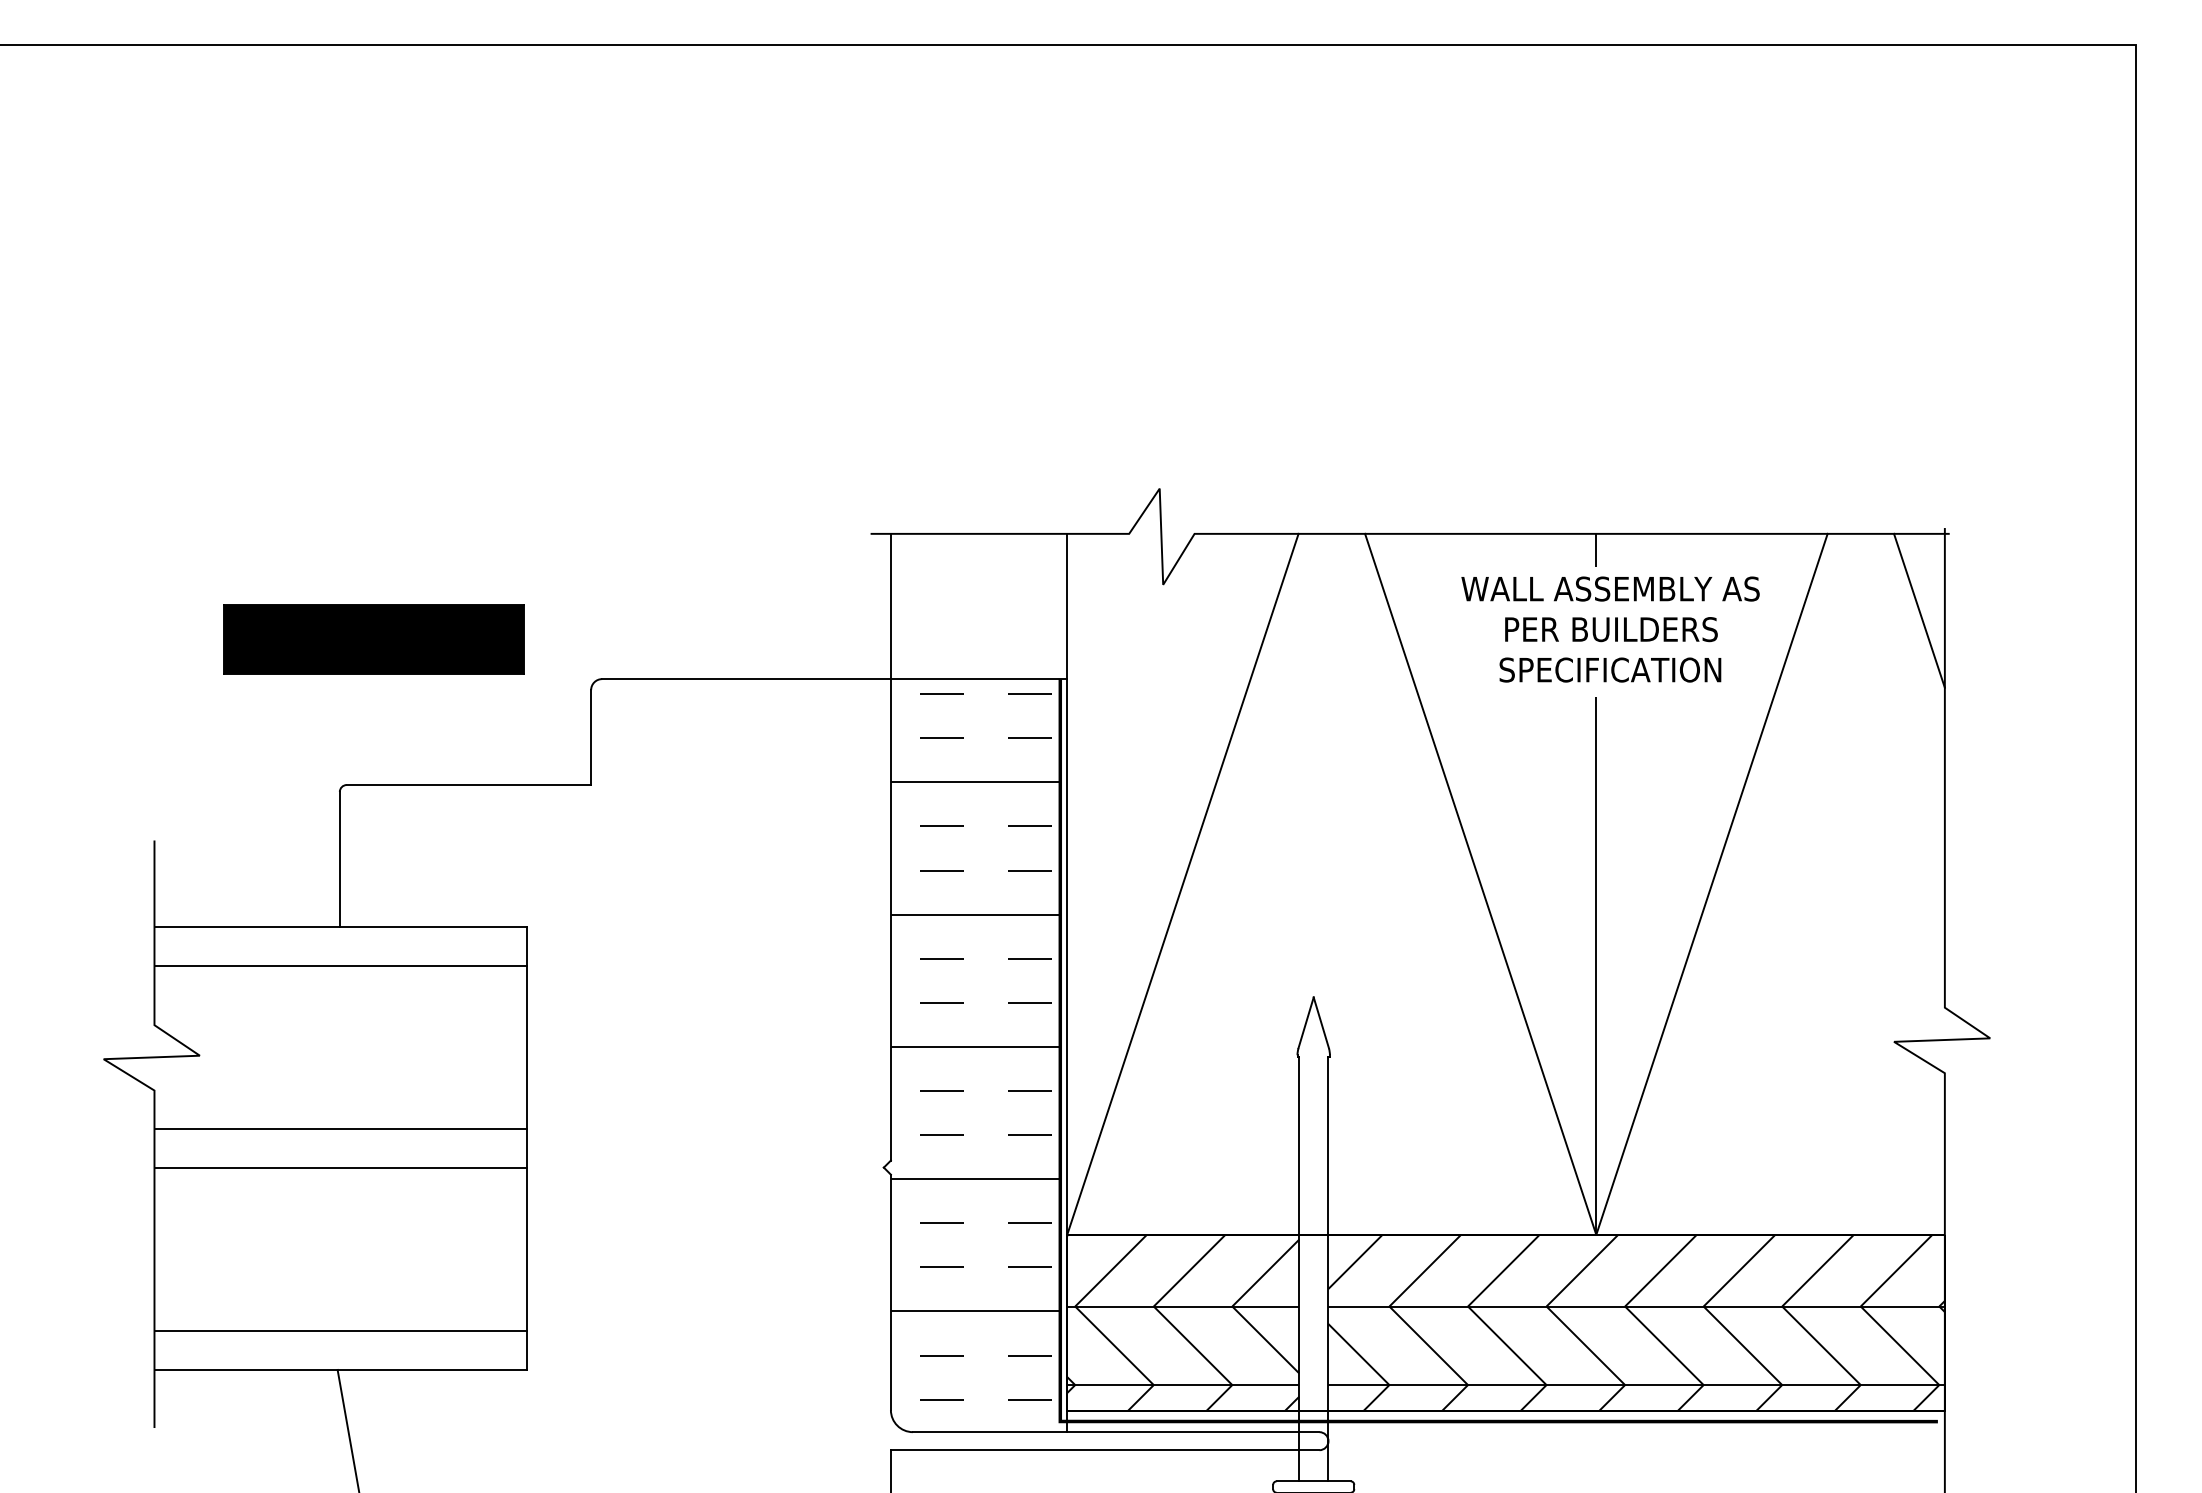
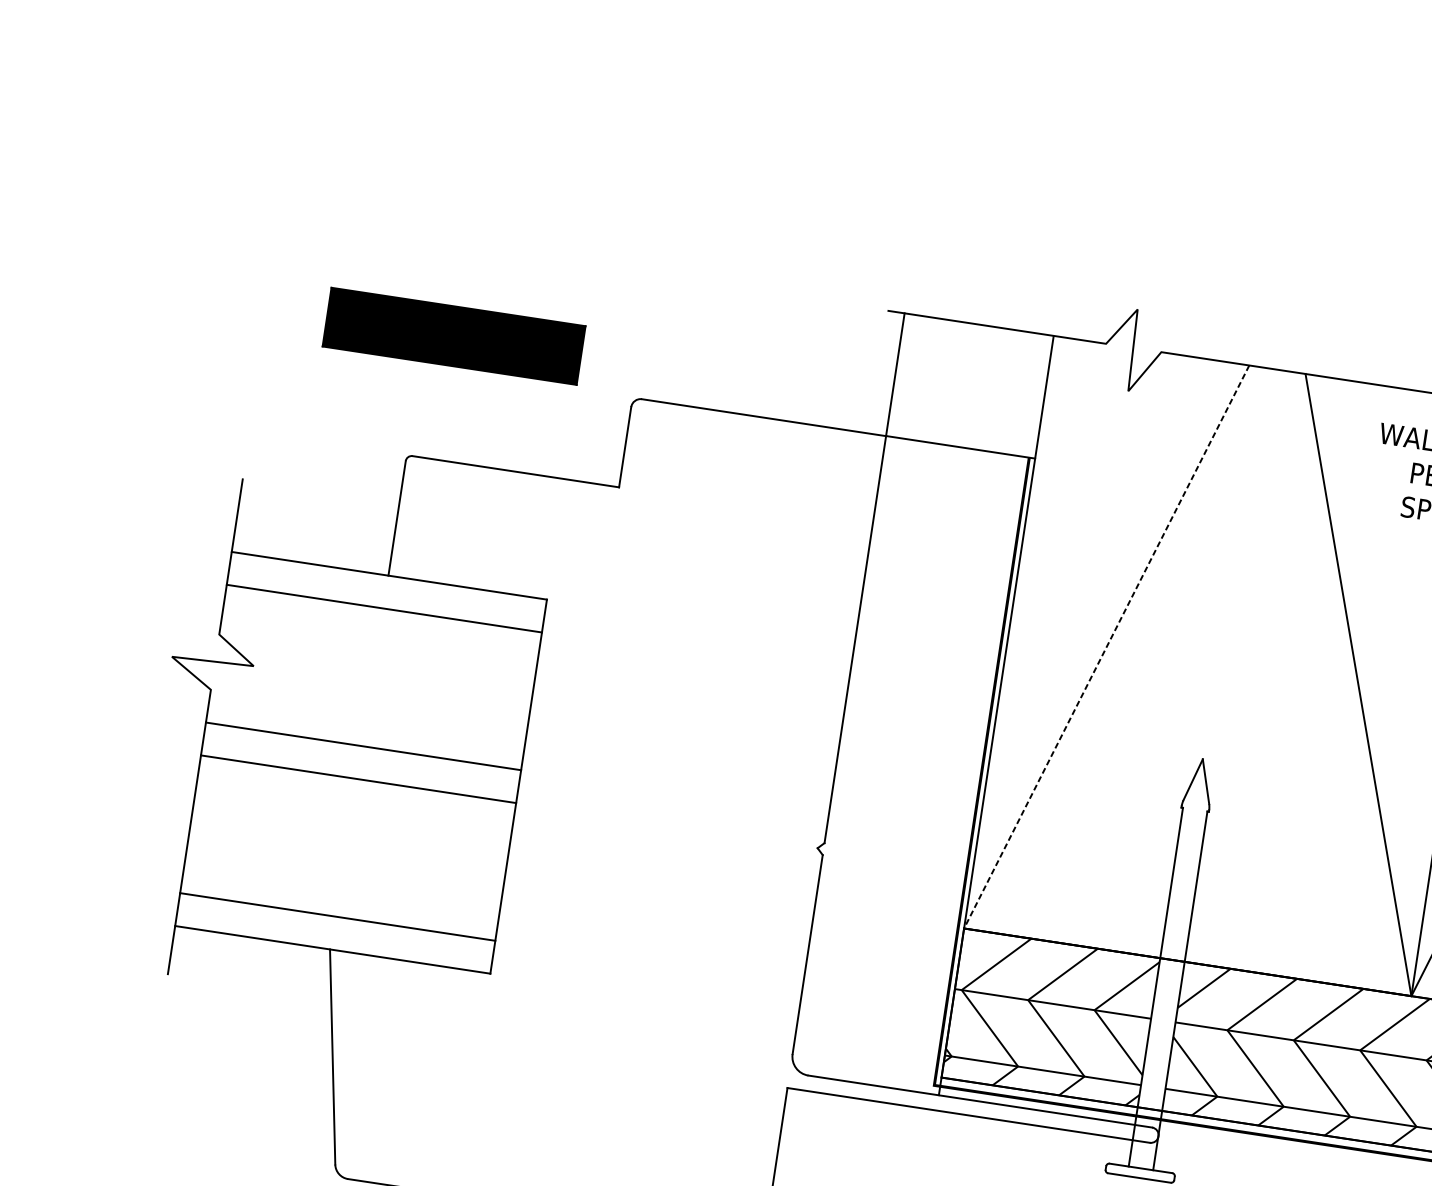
line: (1182, 884) -> (1106, 647), solid -> dashed
hatch: (975, 1046) -> (910, 757), removed

